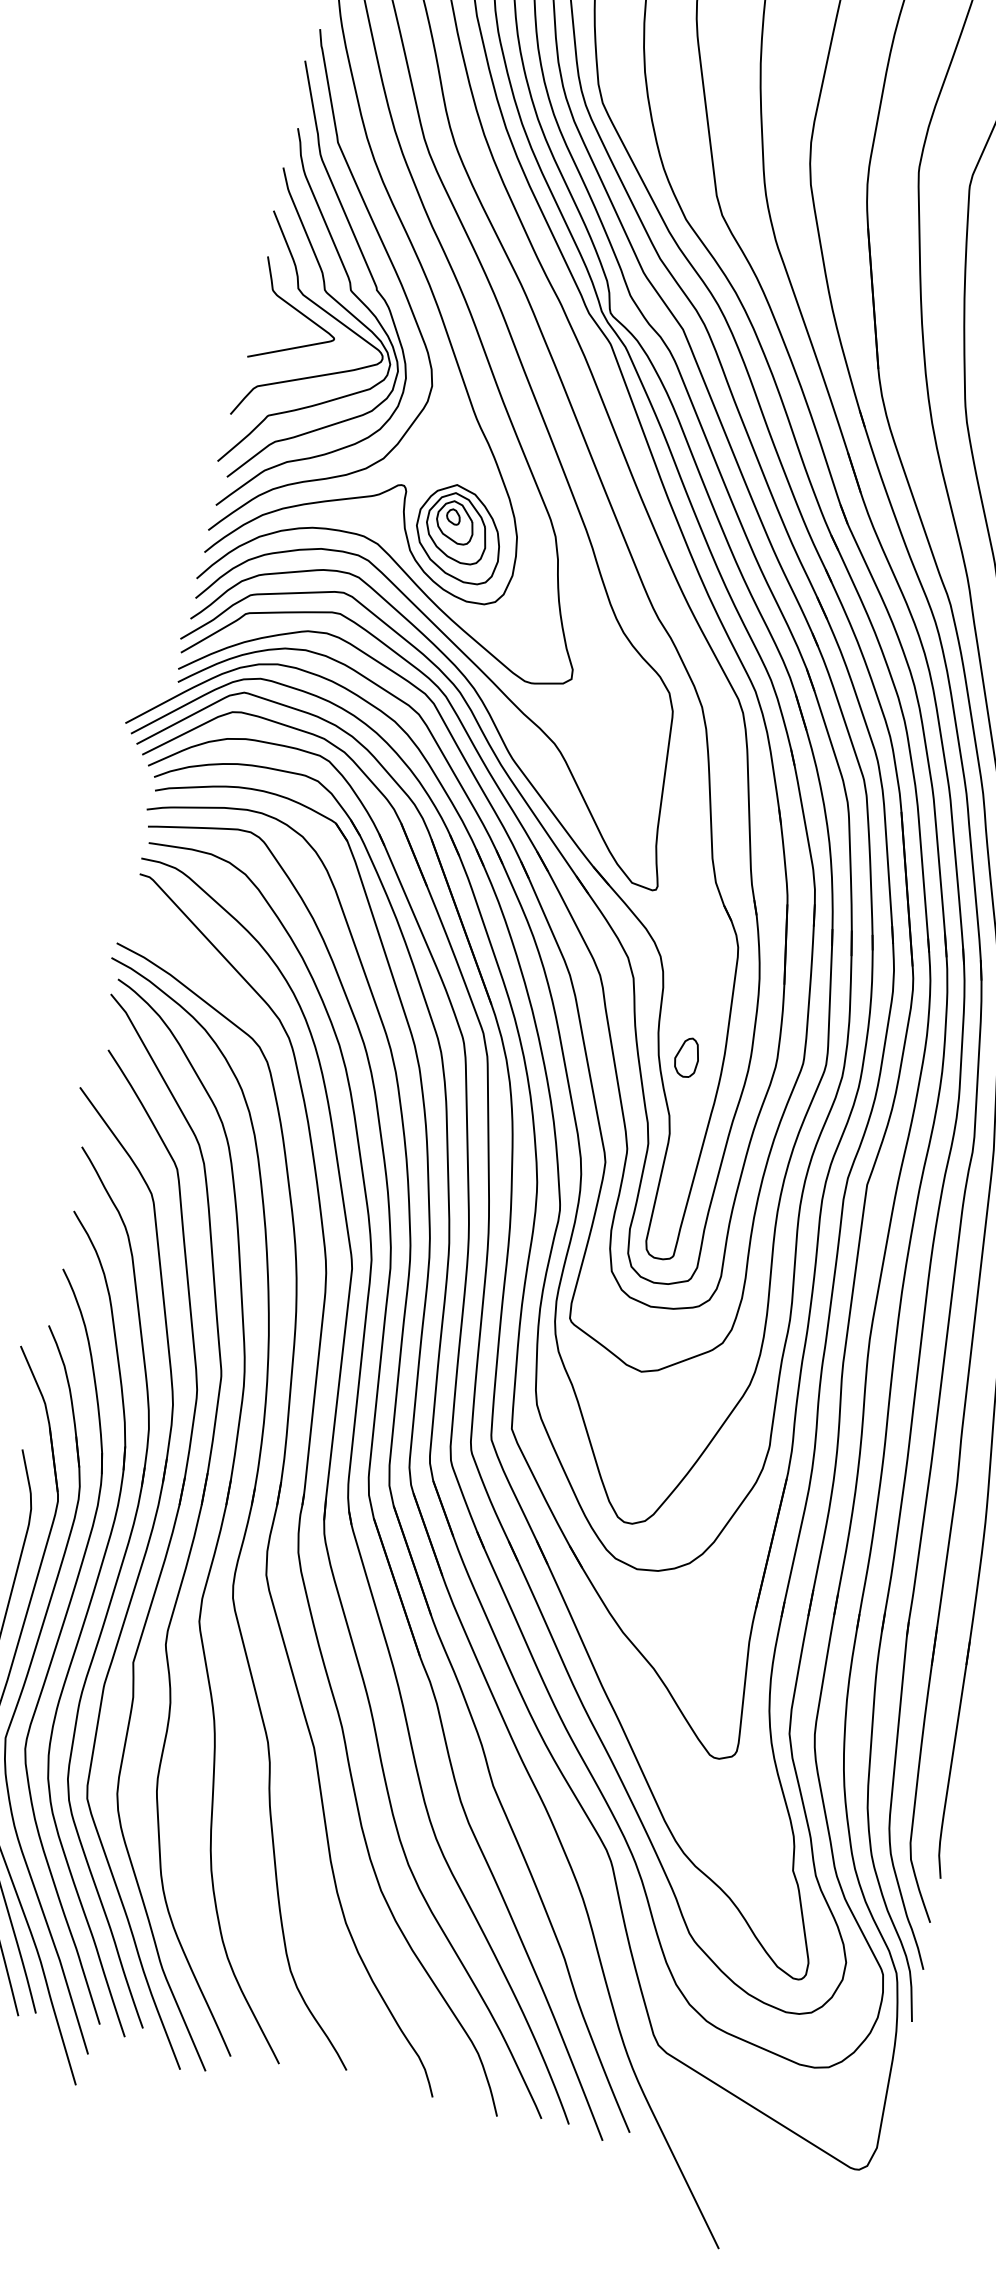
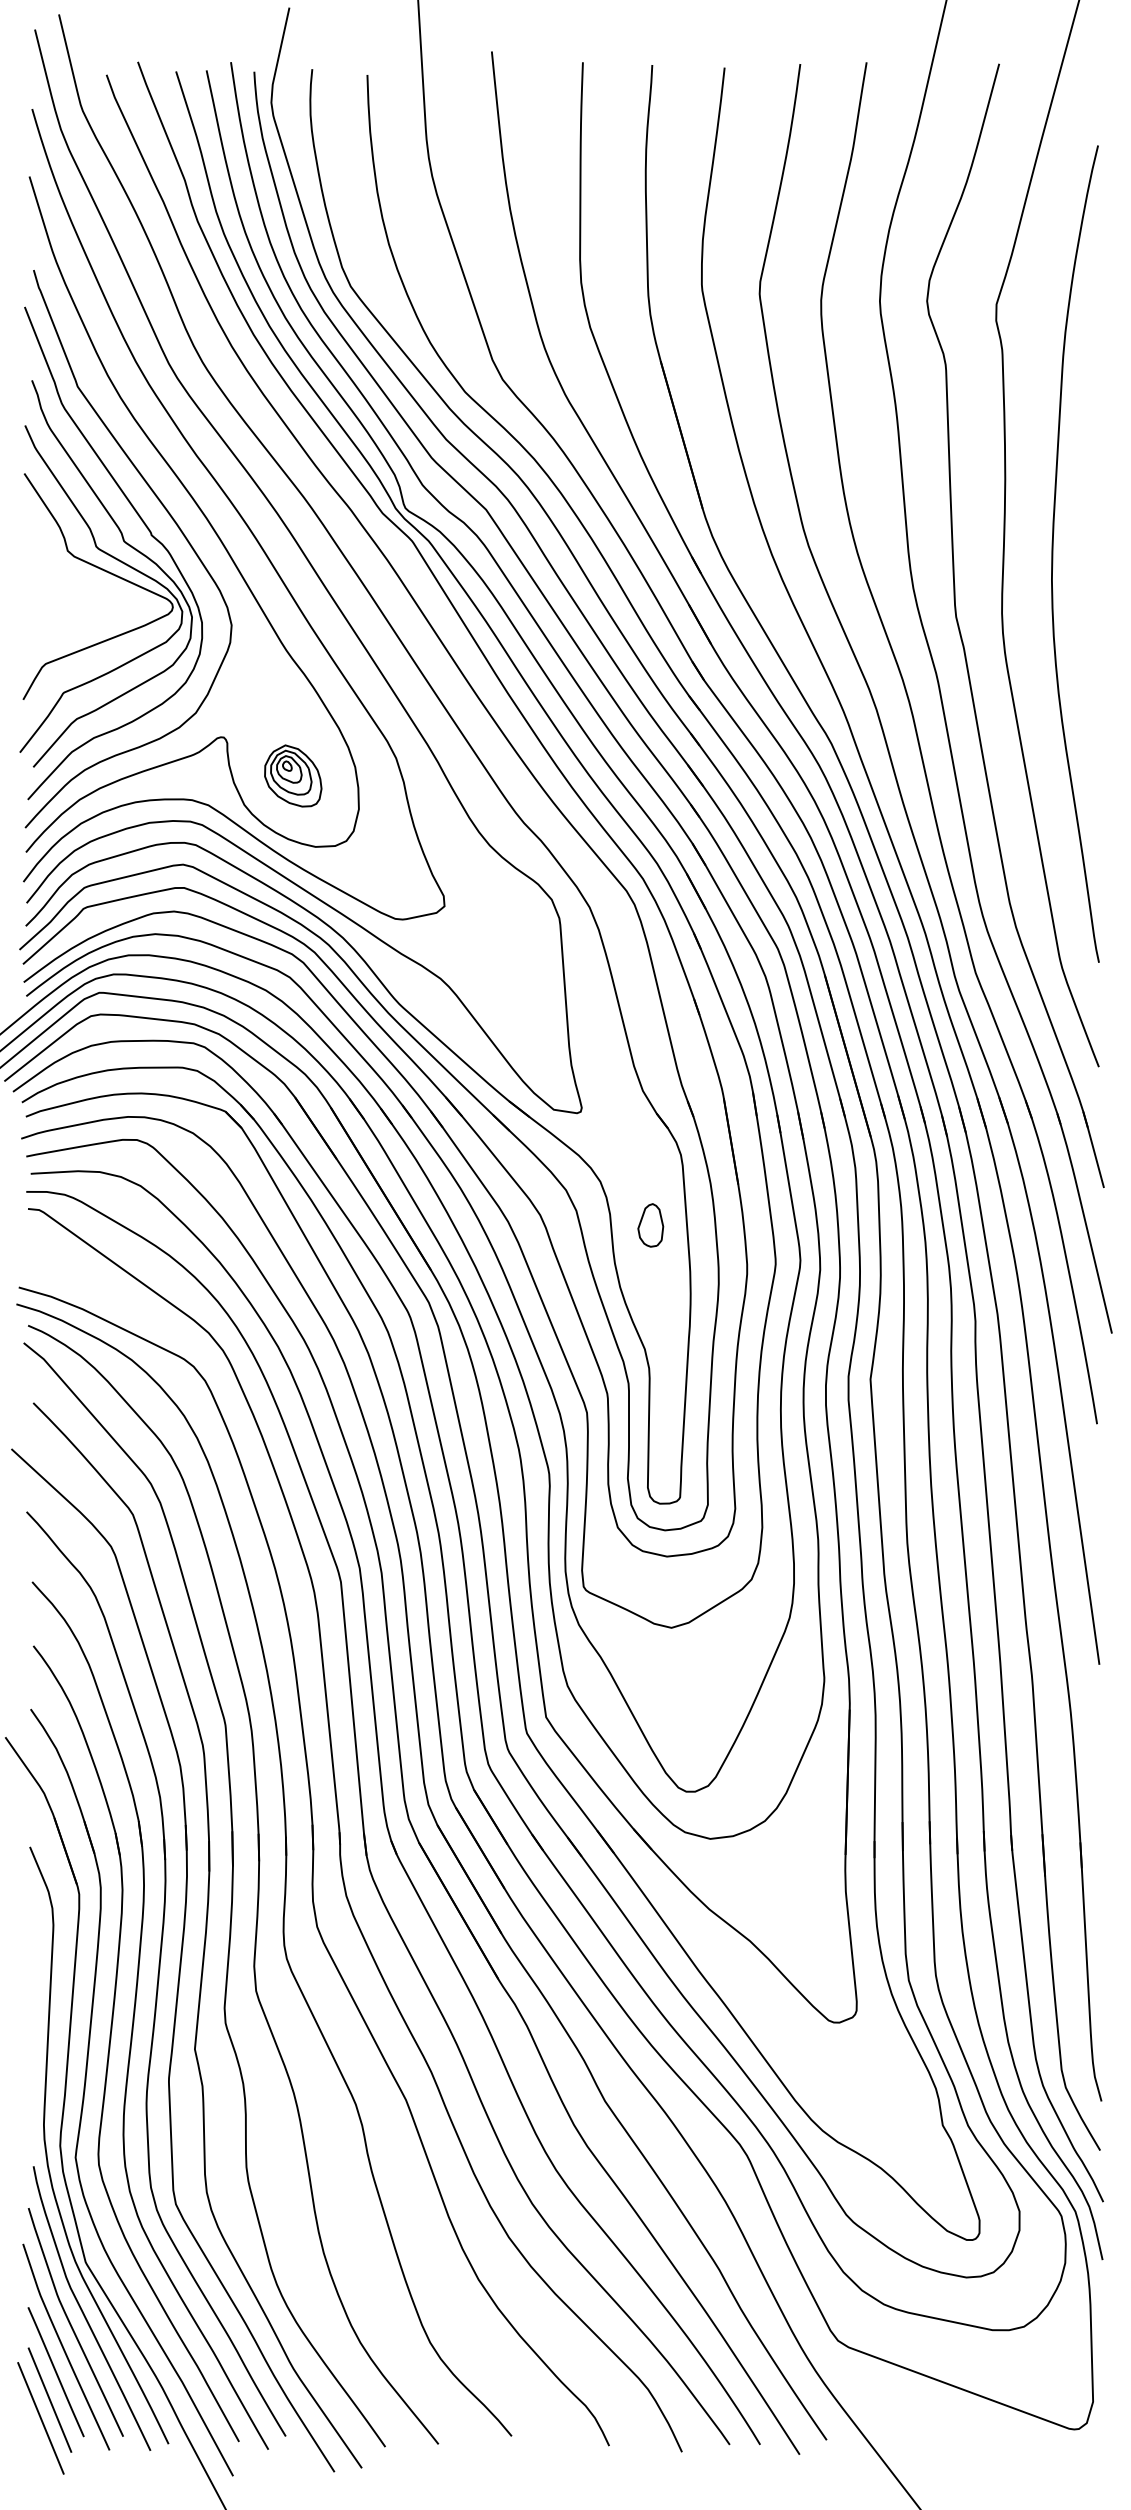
curve: (298, 312) -> (73, 576), removed
part: (459, 533) -> (293, 775), size x0.6
part: (686, 1057) -> (650, 1225), moved

